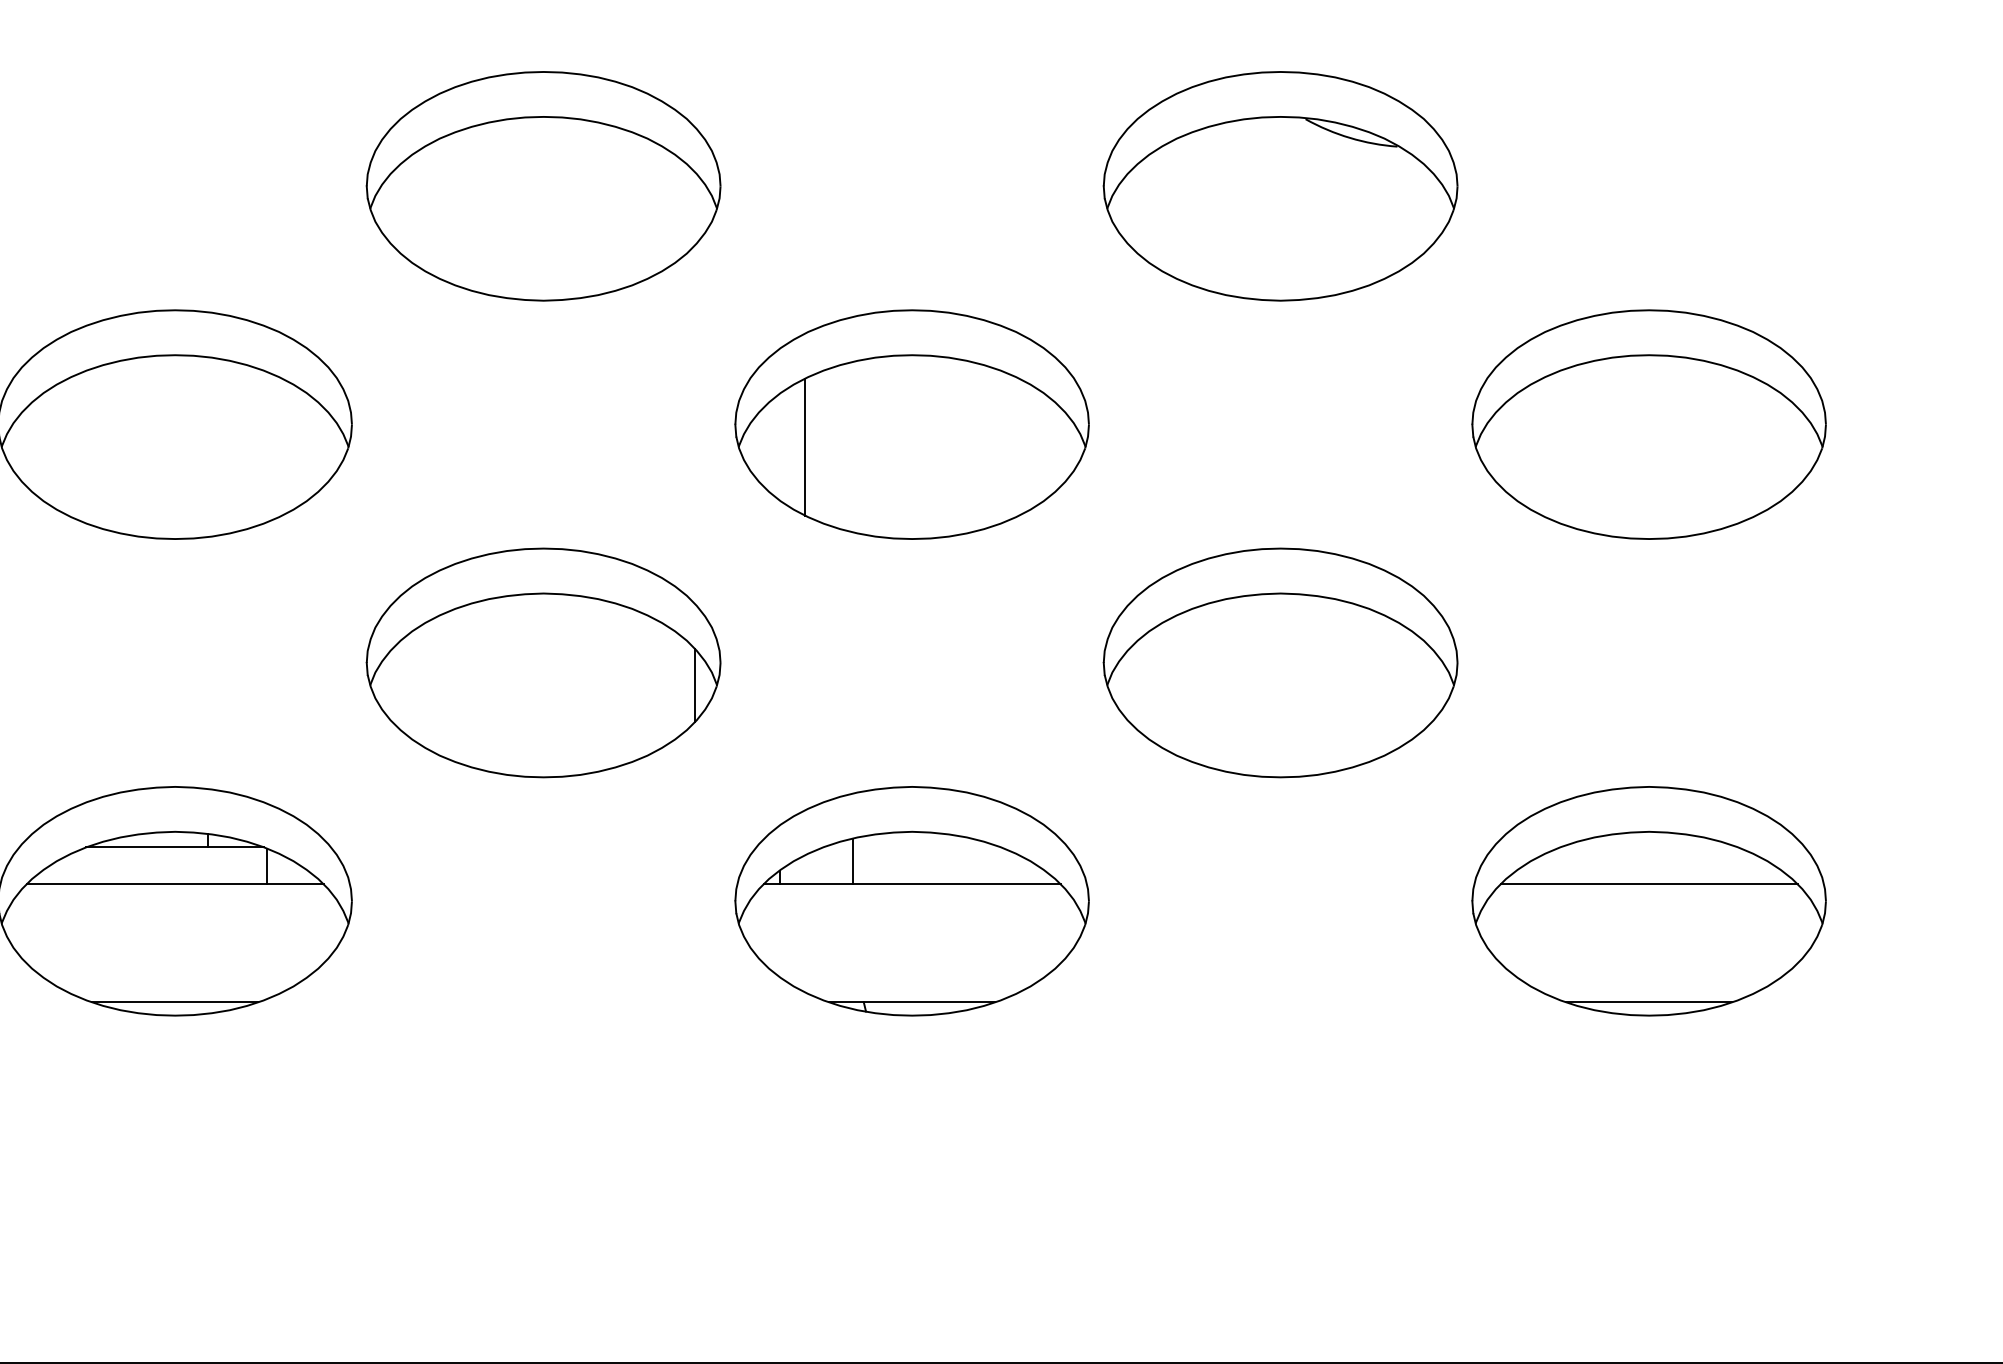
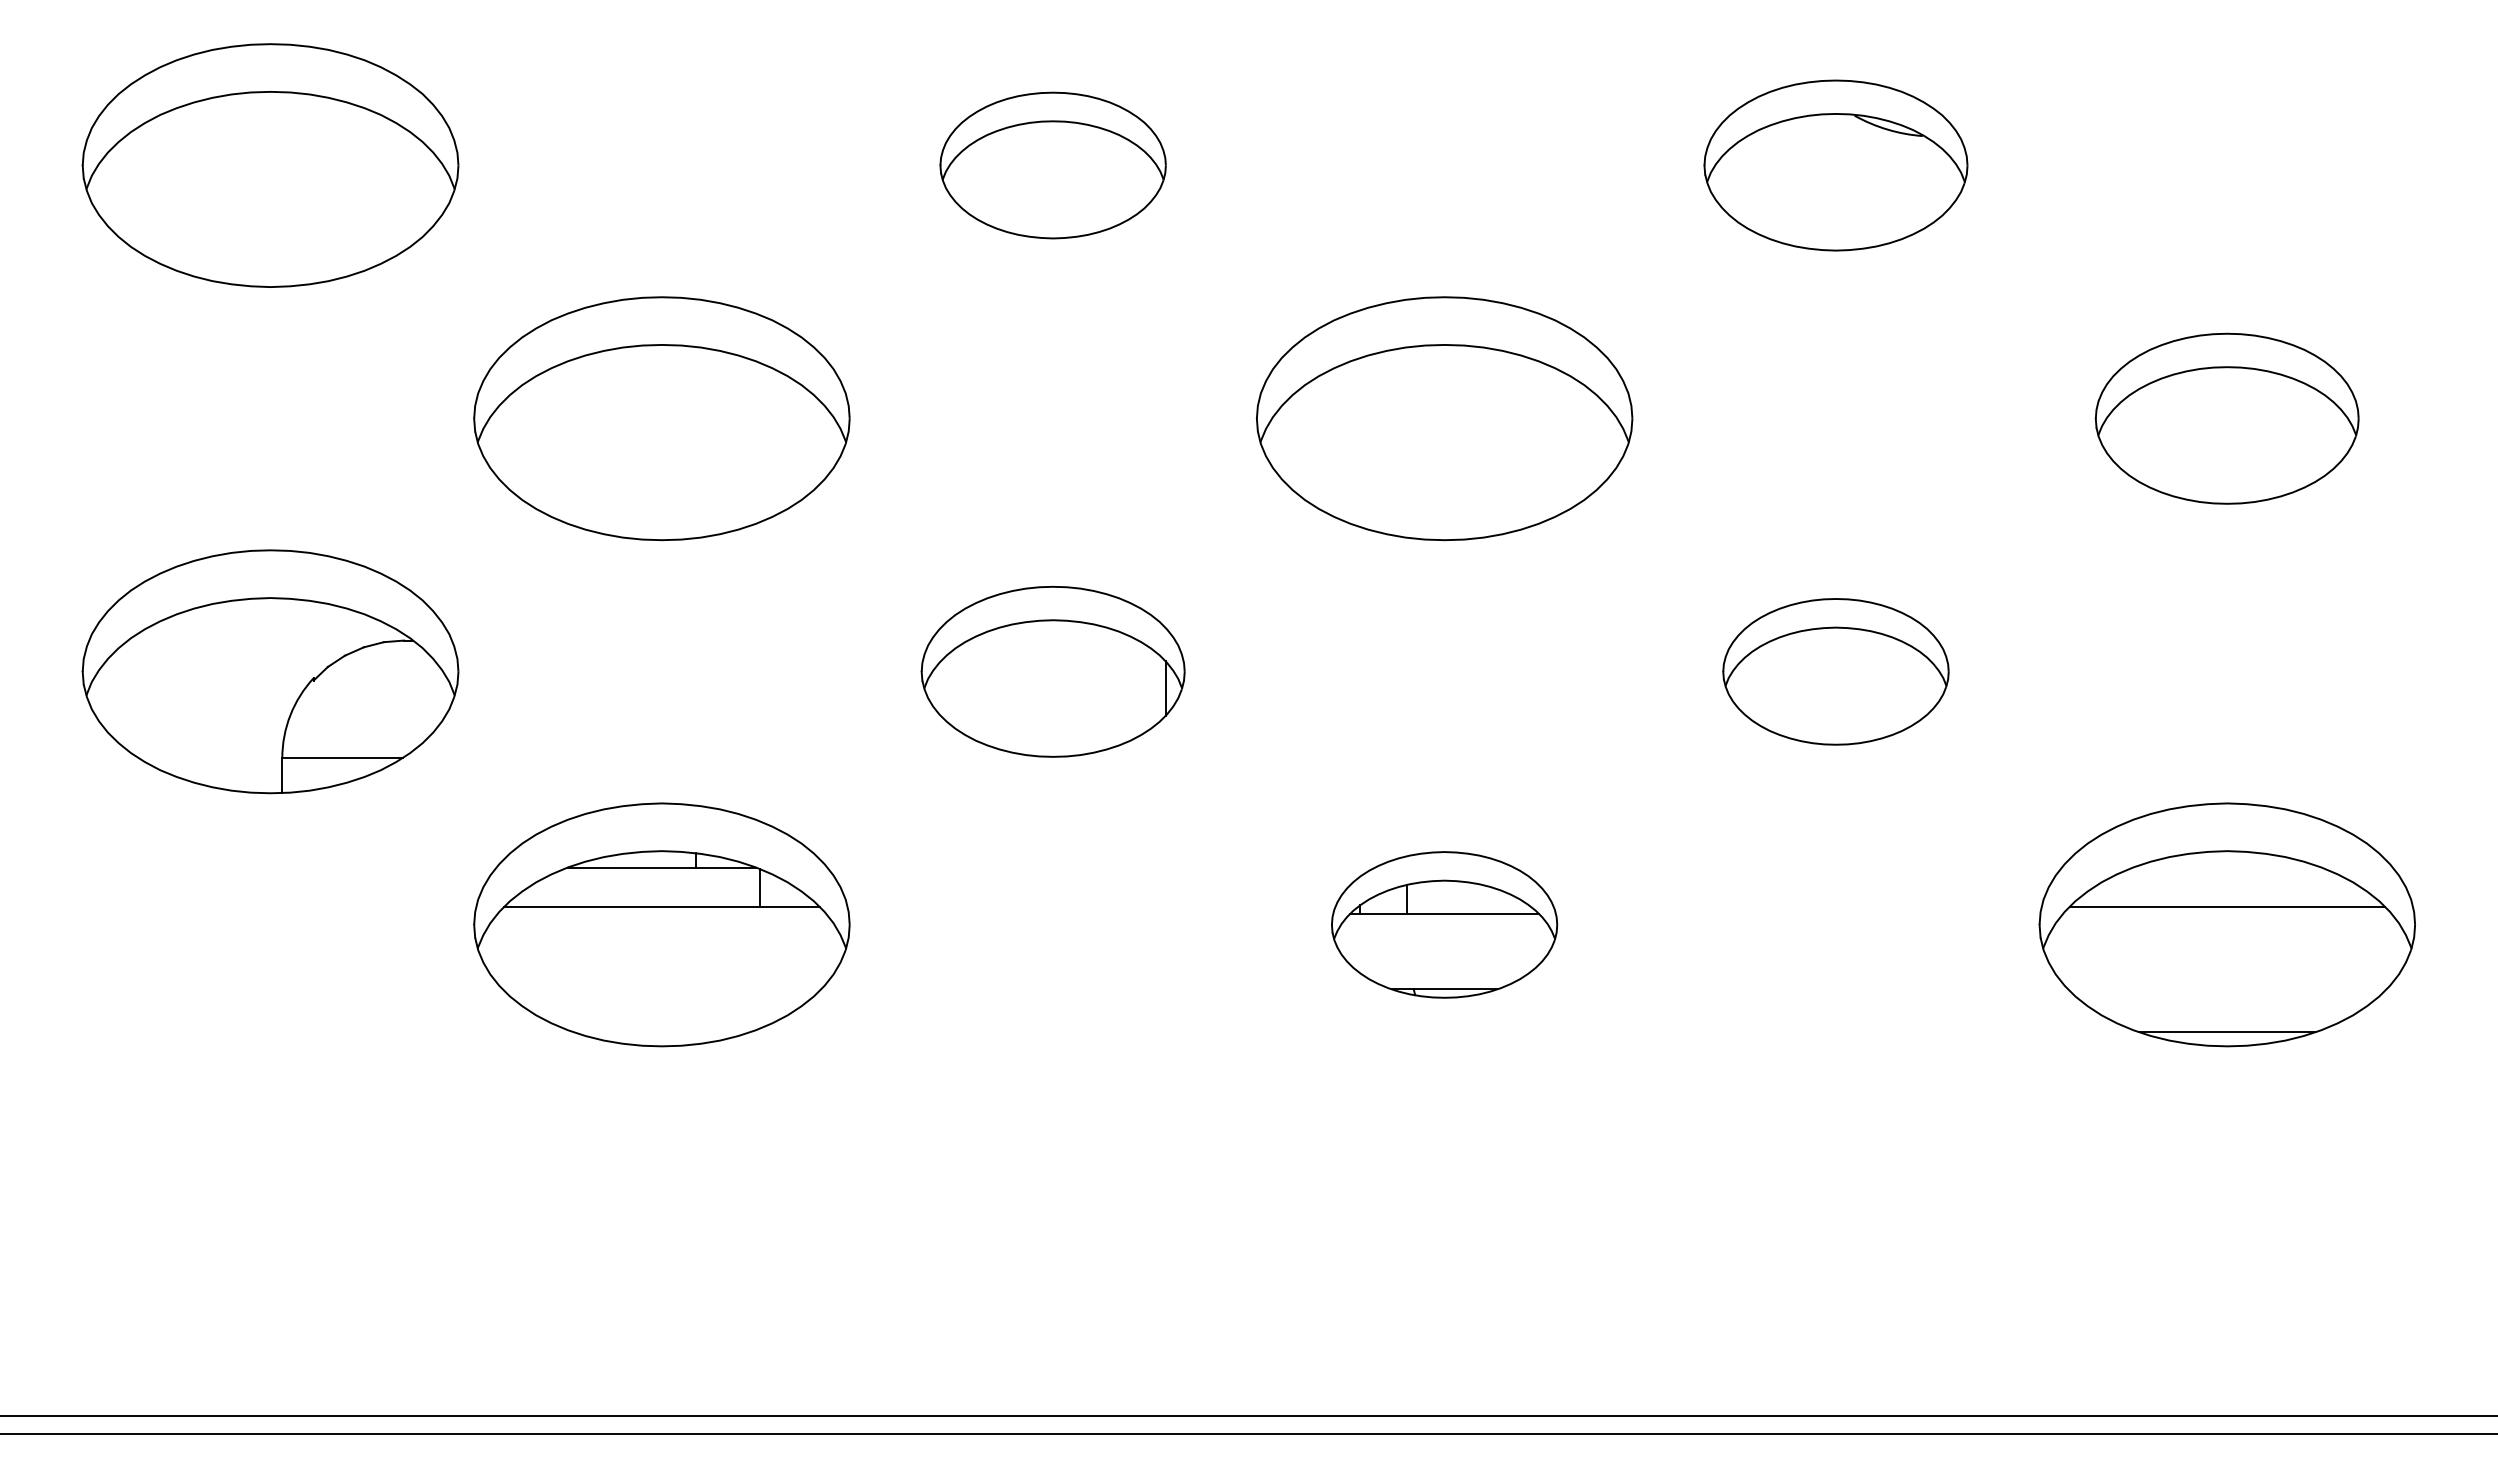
part: (542, 186) -> (1052, 165), size x0.6
part: (1280, 186) -> (1835, 165), size x0.7
part: (1648, 424) -> (2226, 418), size x0.7
line: (805, 447) -> (1331, 442), removed
part: (542, 662) -> (1052, 671), size x0.7
part: (1280, 662) -> (1835, 671), size x0.6
part: (912, 900) -> (1444, 924), size x0.6
line: (174, 1002) -> (661, 1032), removed

